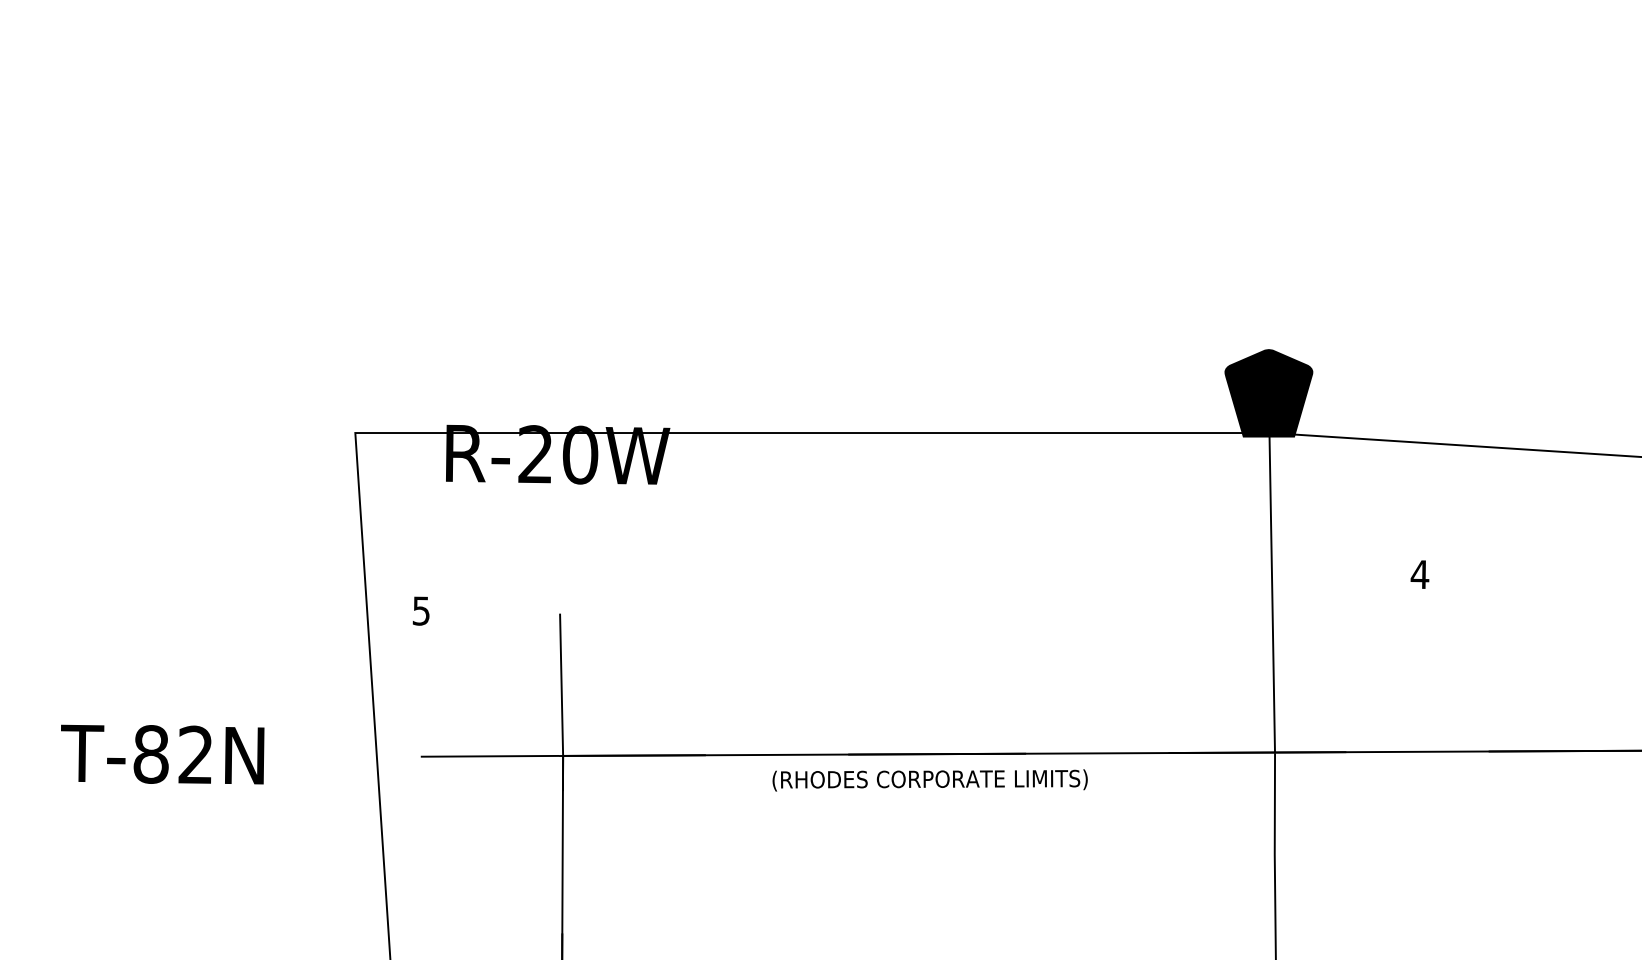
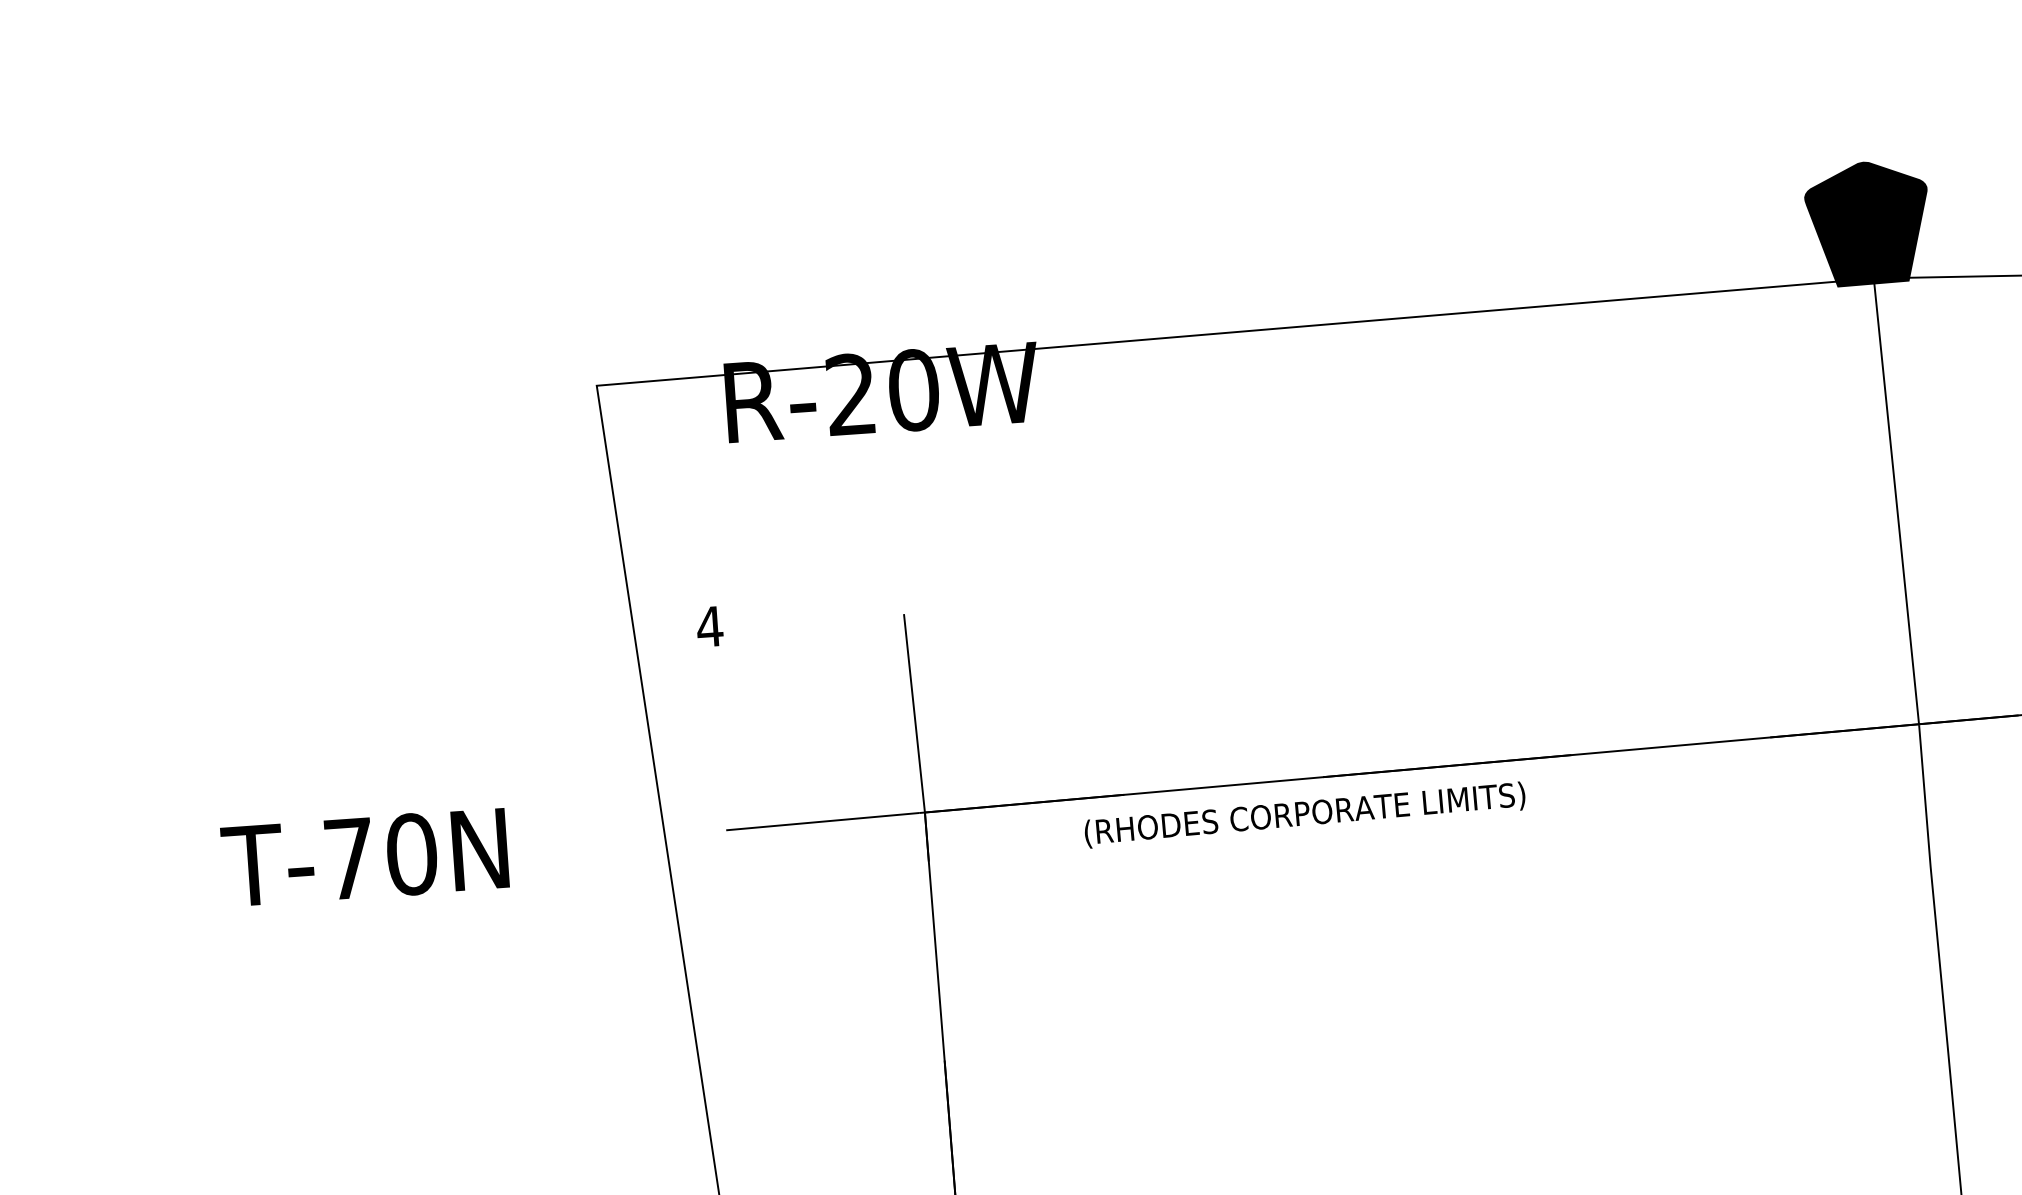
text: (421, 610) -> (710, 625), 5 -> 4
text: (173, 754) -> (380, 856), T-82N -> T-70N
text: (929, 780) -> (1304, 815), moved

